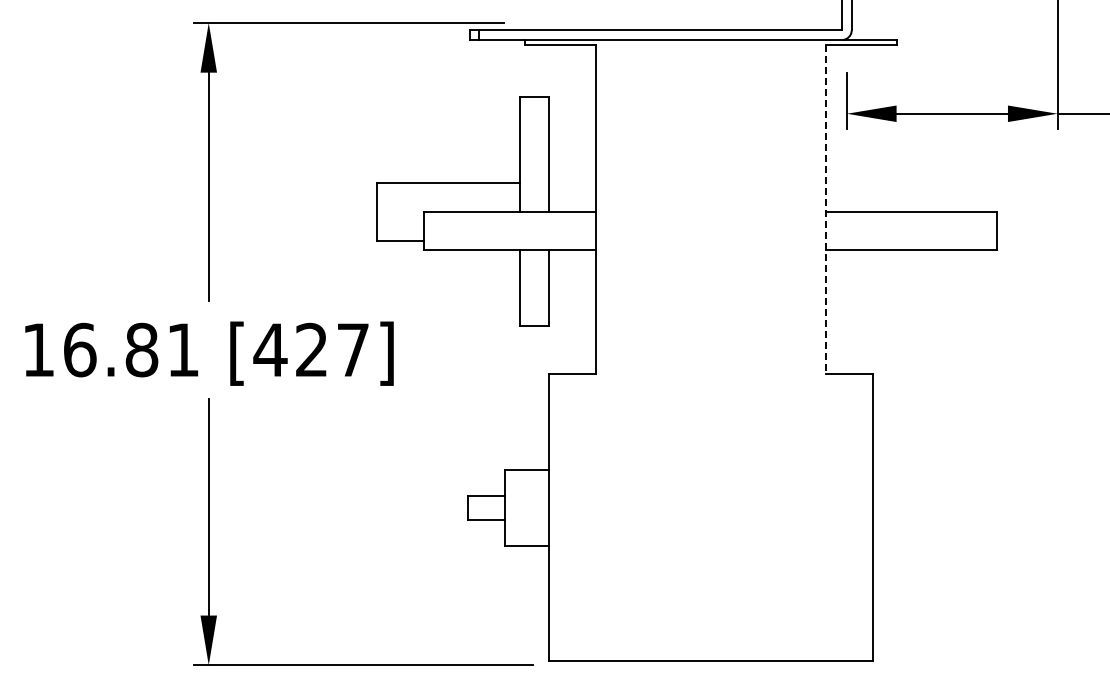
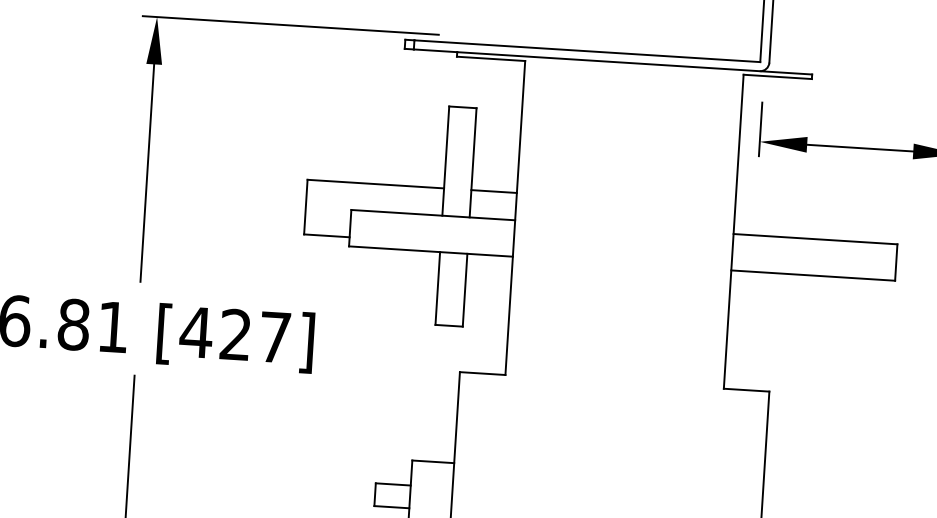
line: (572, 183) -> (494, 191), added
line: (825, 209) -> (733, 231), dashed -> solid

